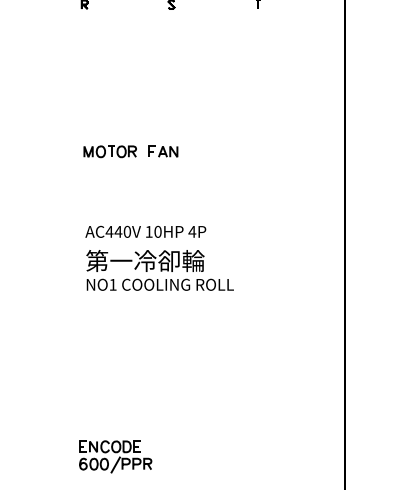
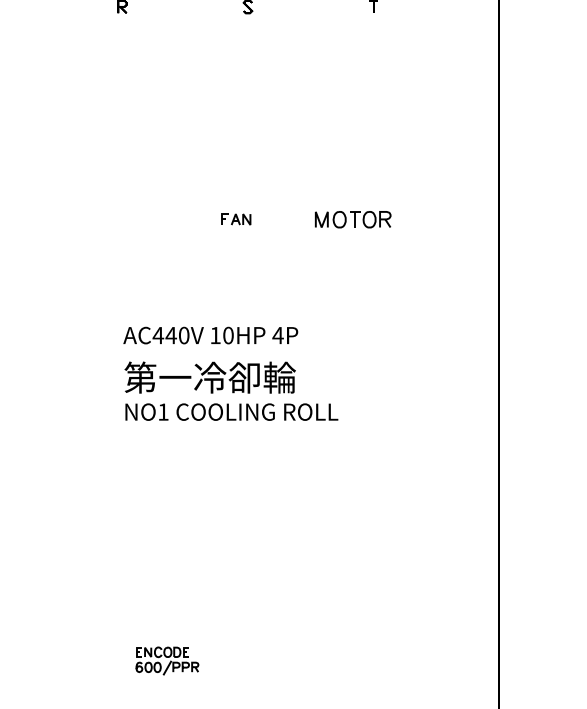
part: (109, 151) -> (352, 219), moved
part: (163, 151) -> (236, 219), size x0.7
part: (115, 456) -> (166, 660), size x0.6

